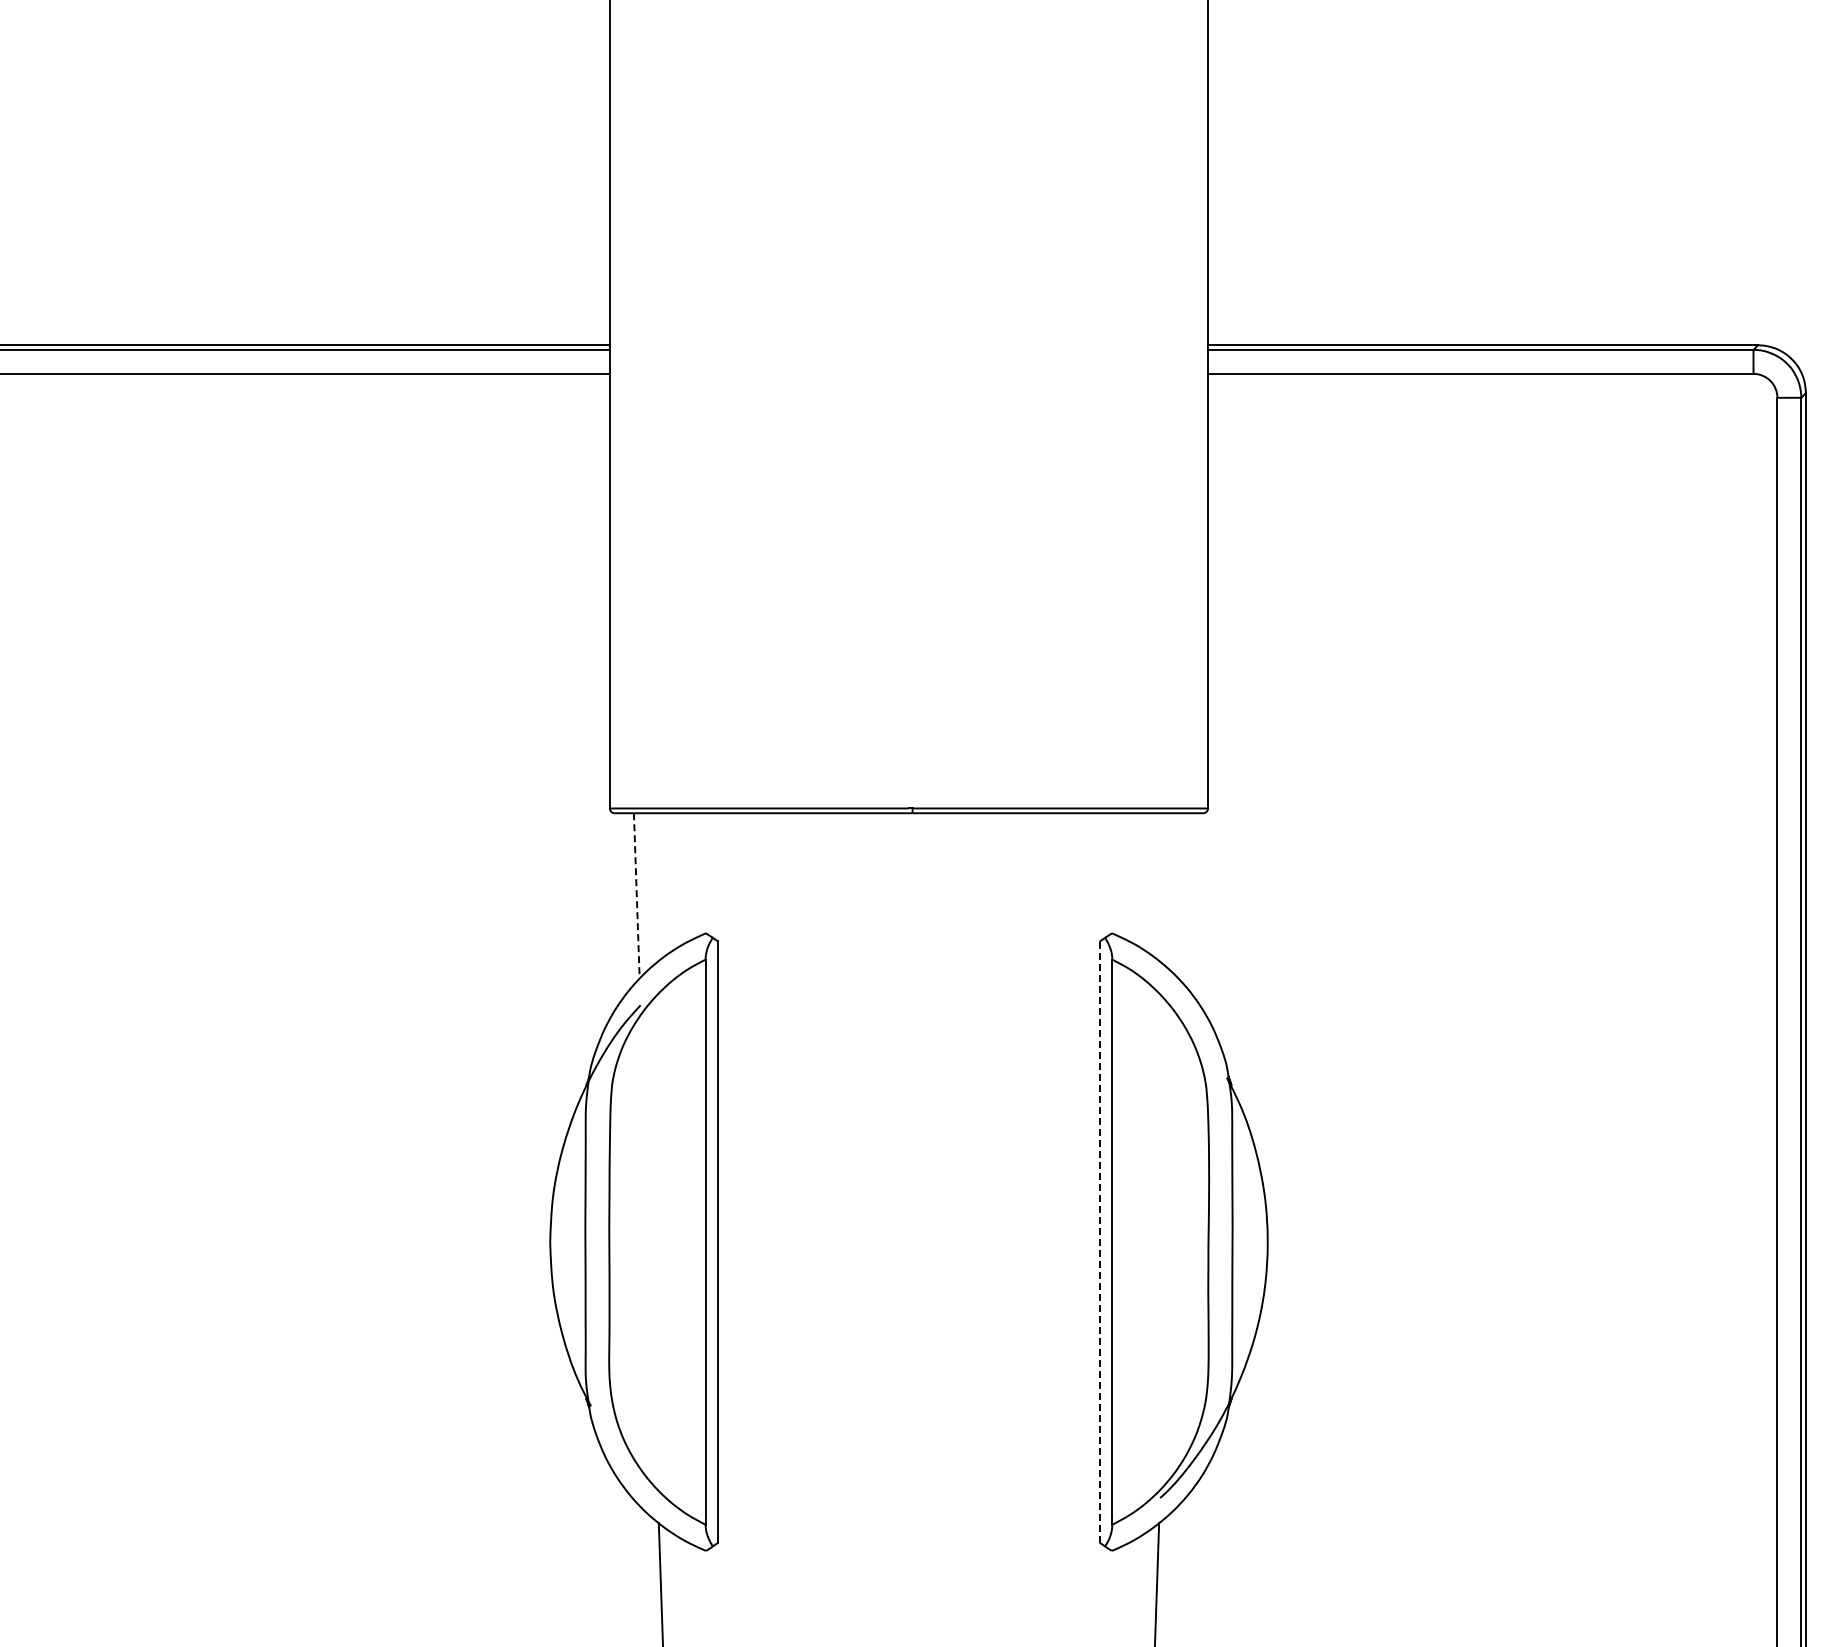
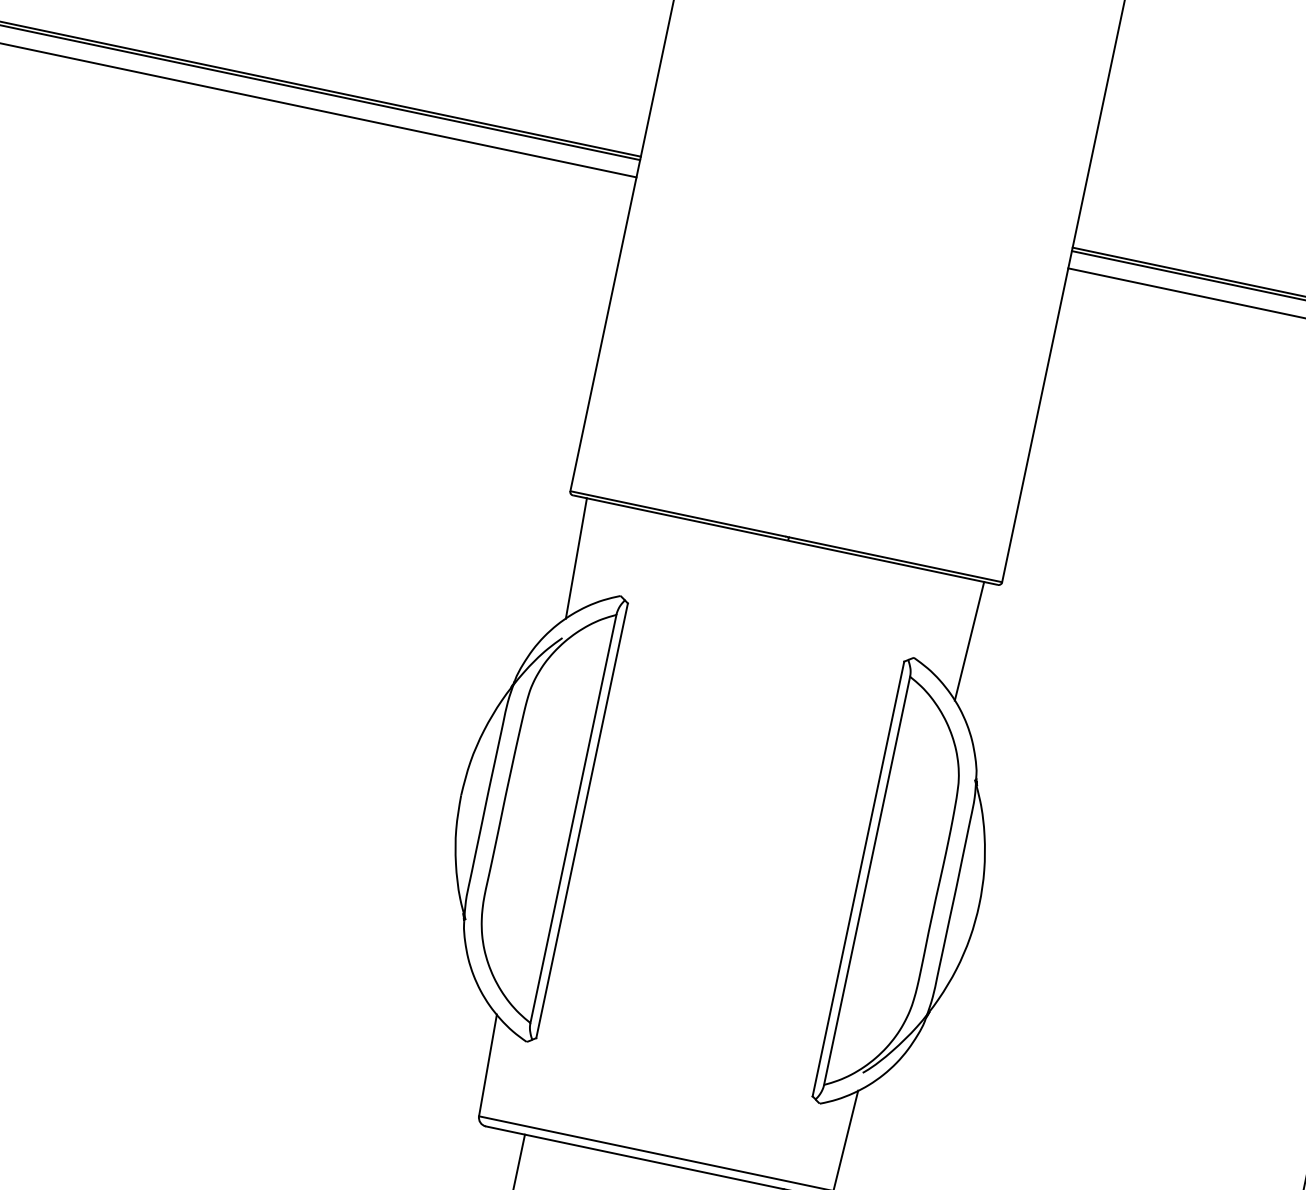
line: (1181, 895) -> (969, 641), added
line: (636, 896) -> (576, 558), dashed -> solid
line: (1100, 1242) -> (858, 879), dashed -> solid

